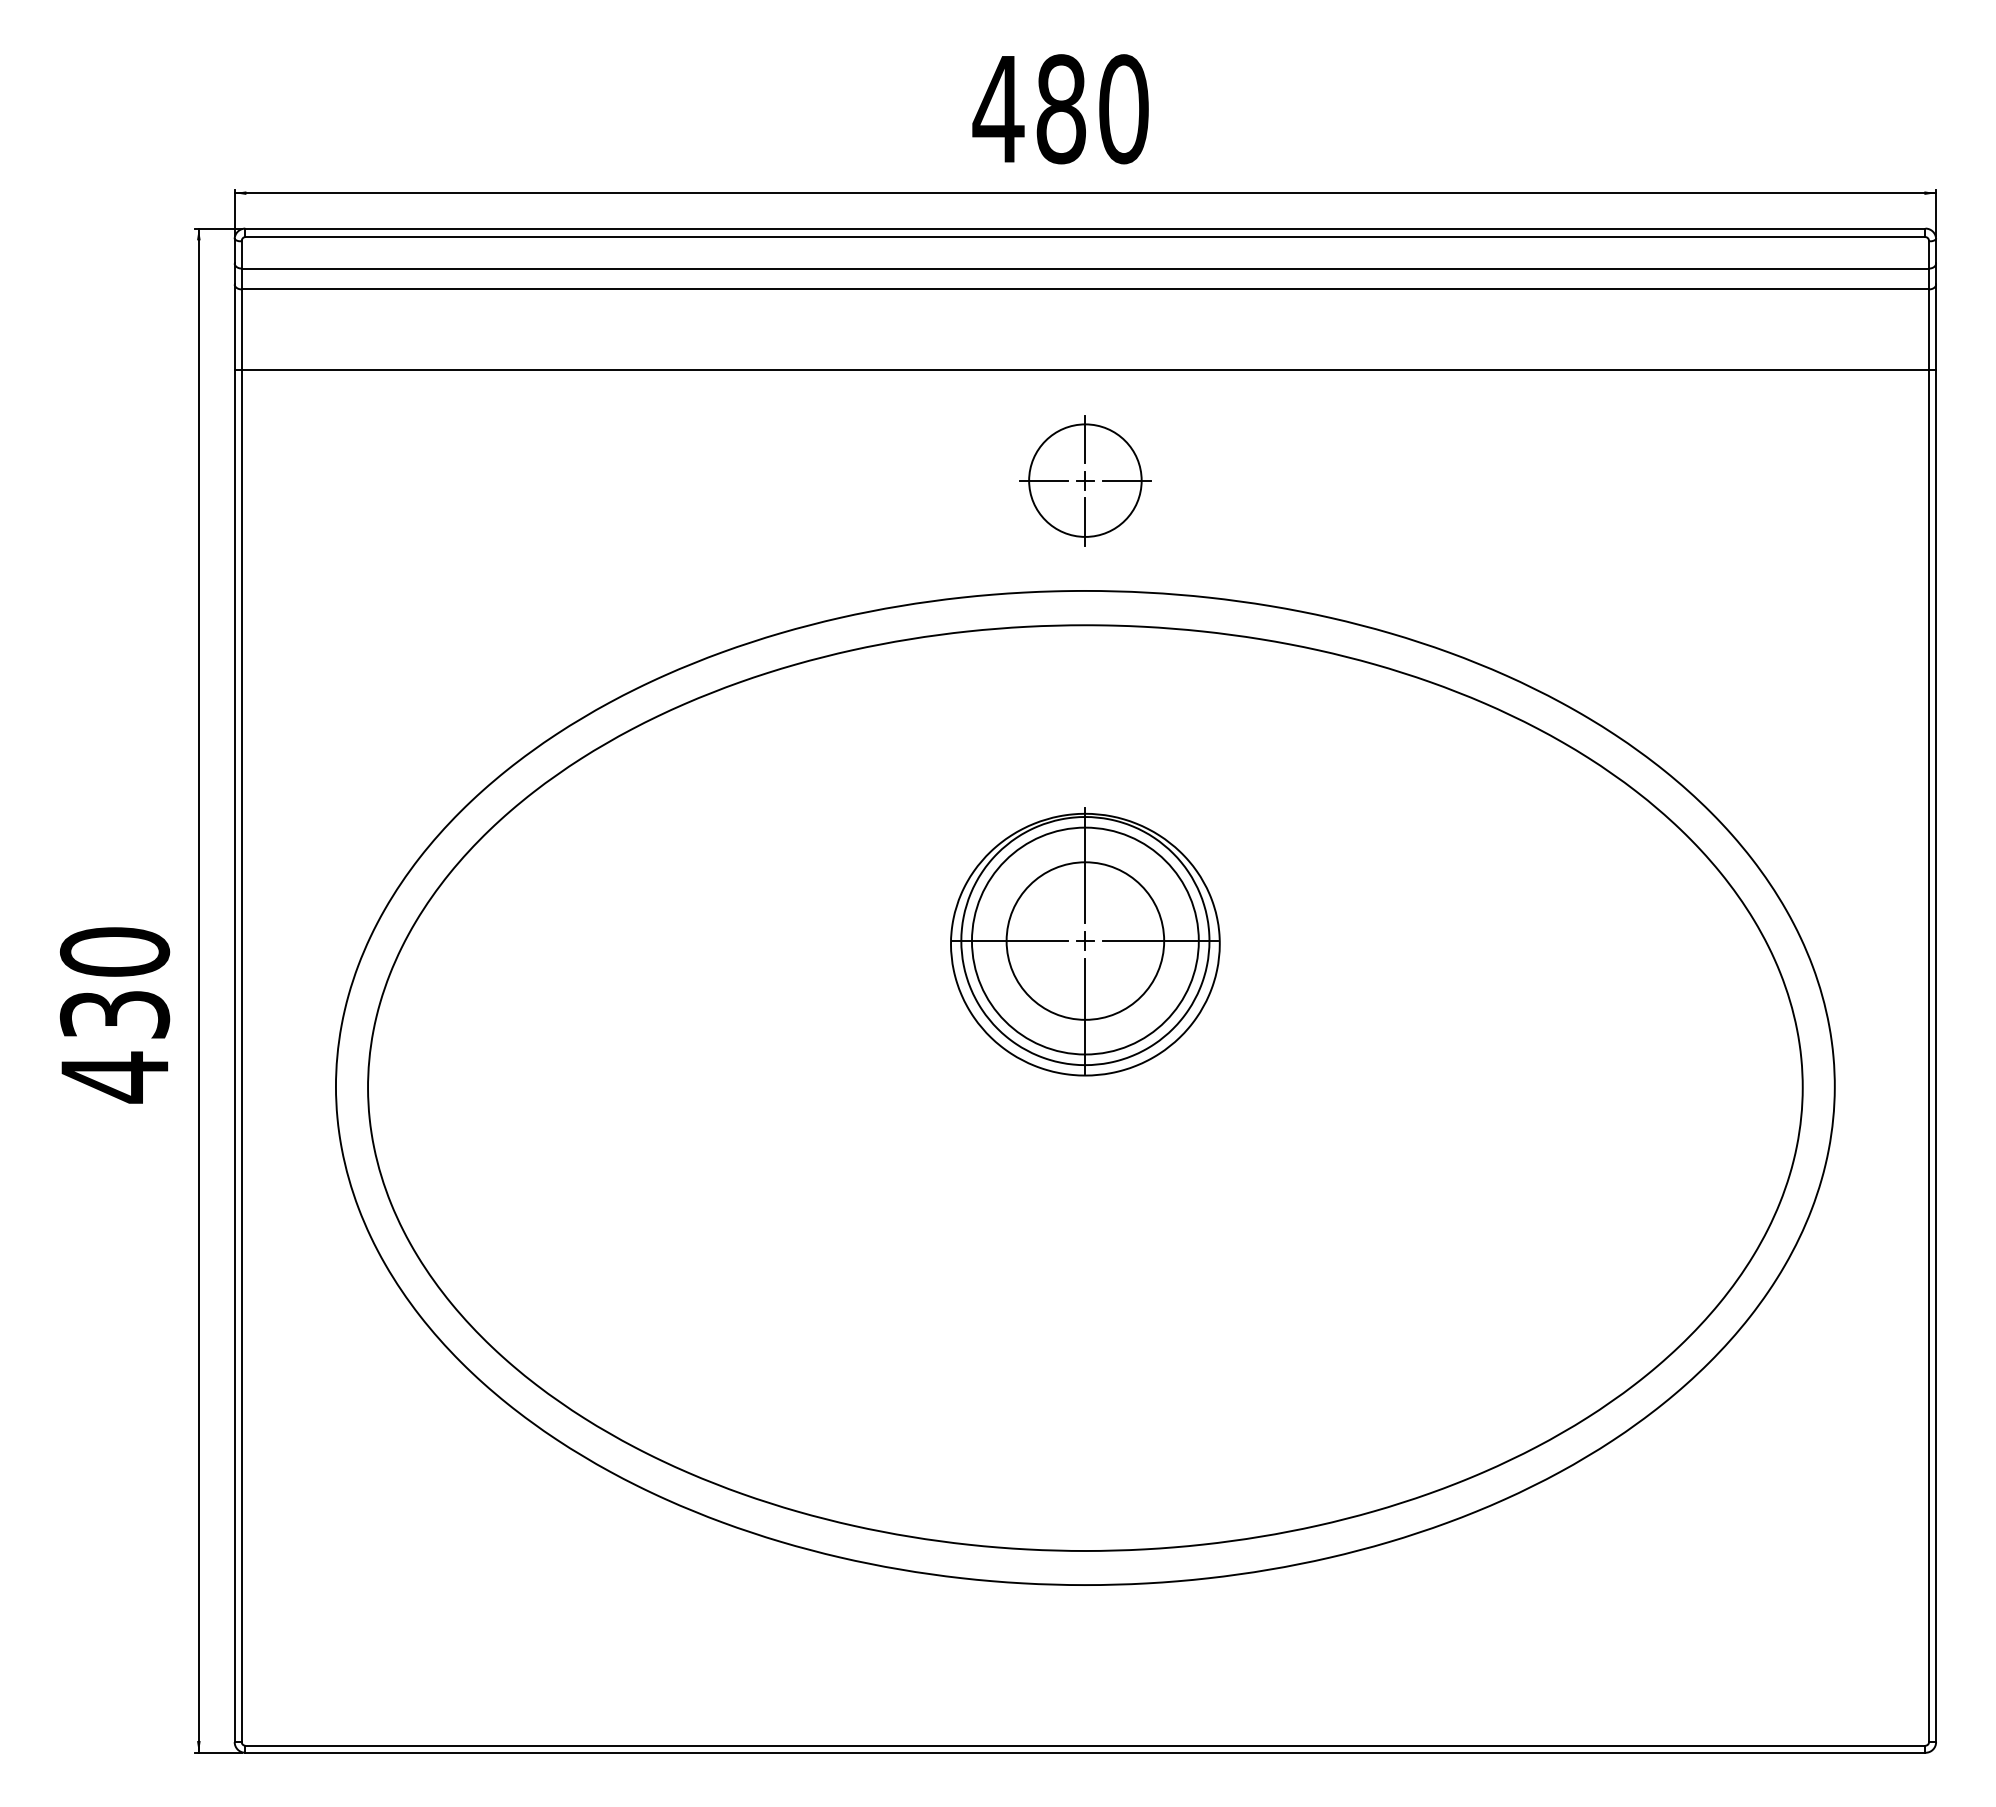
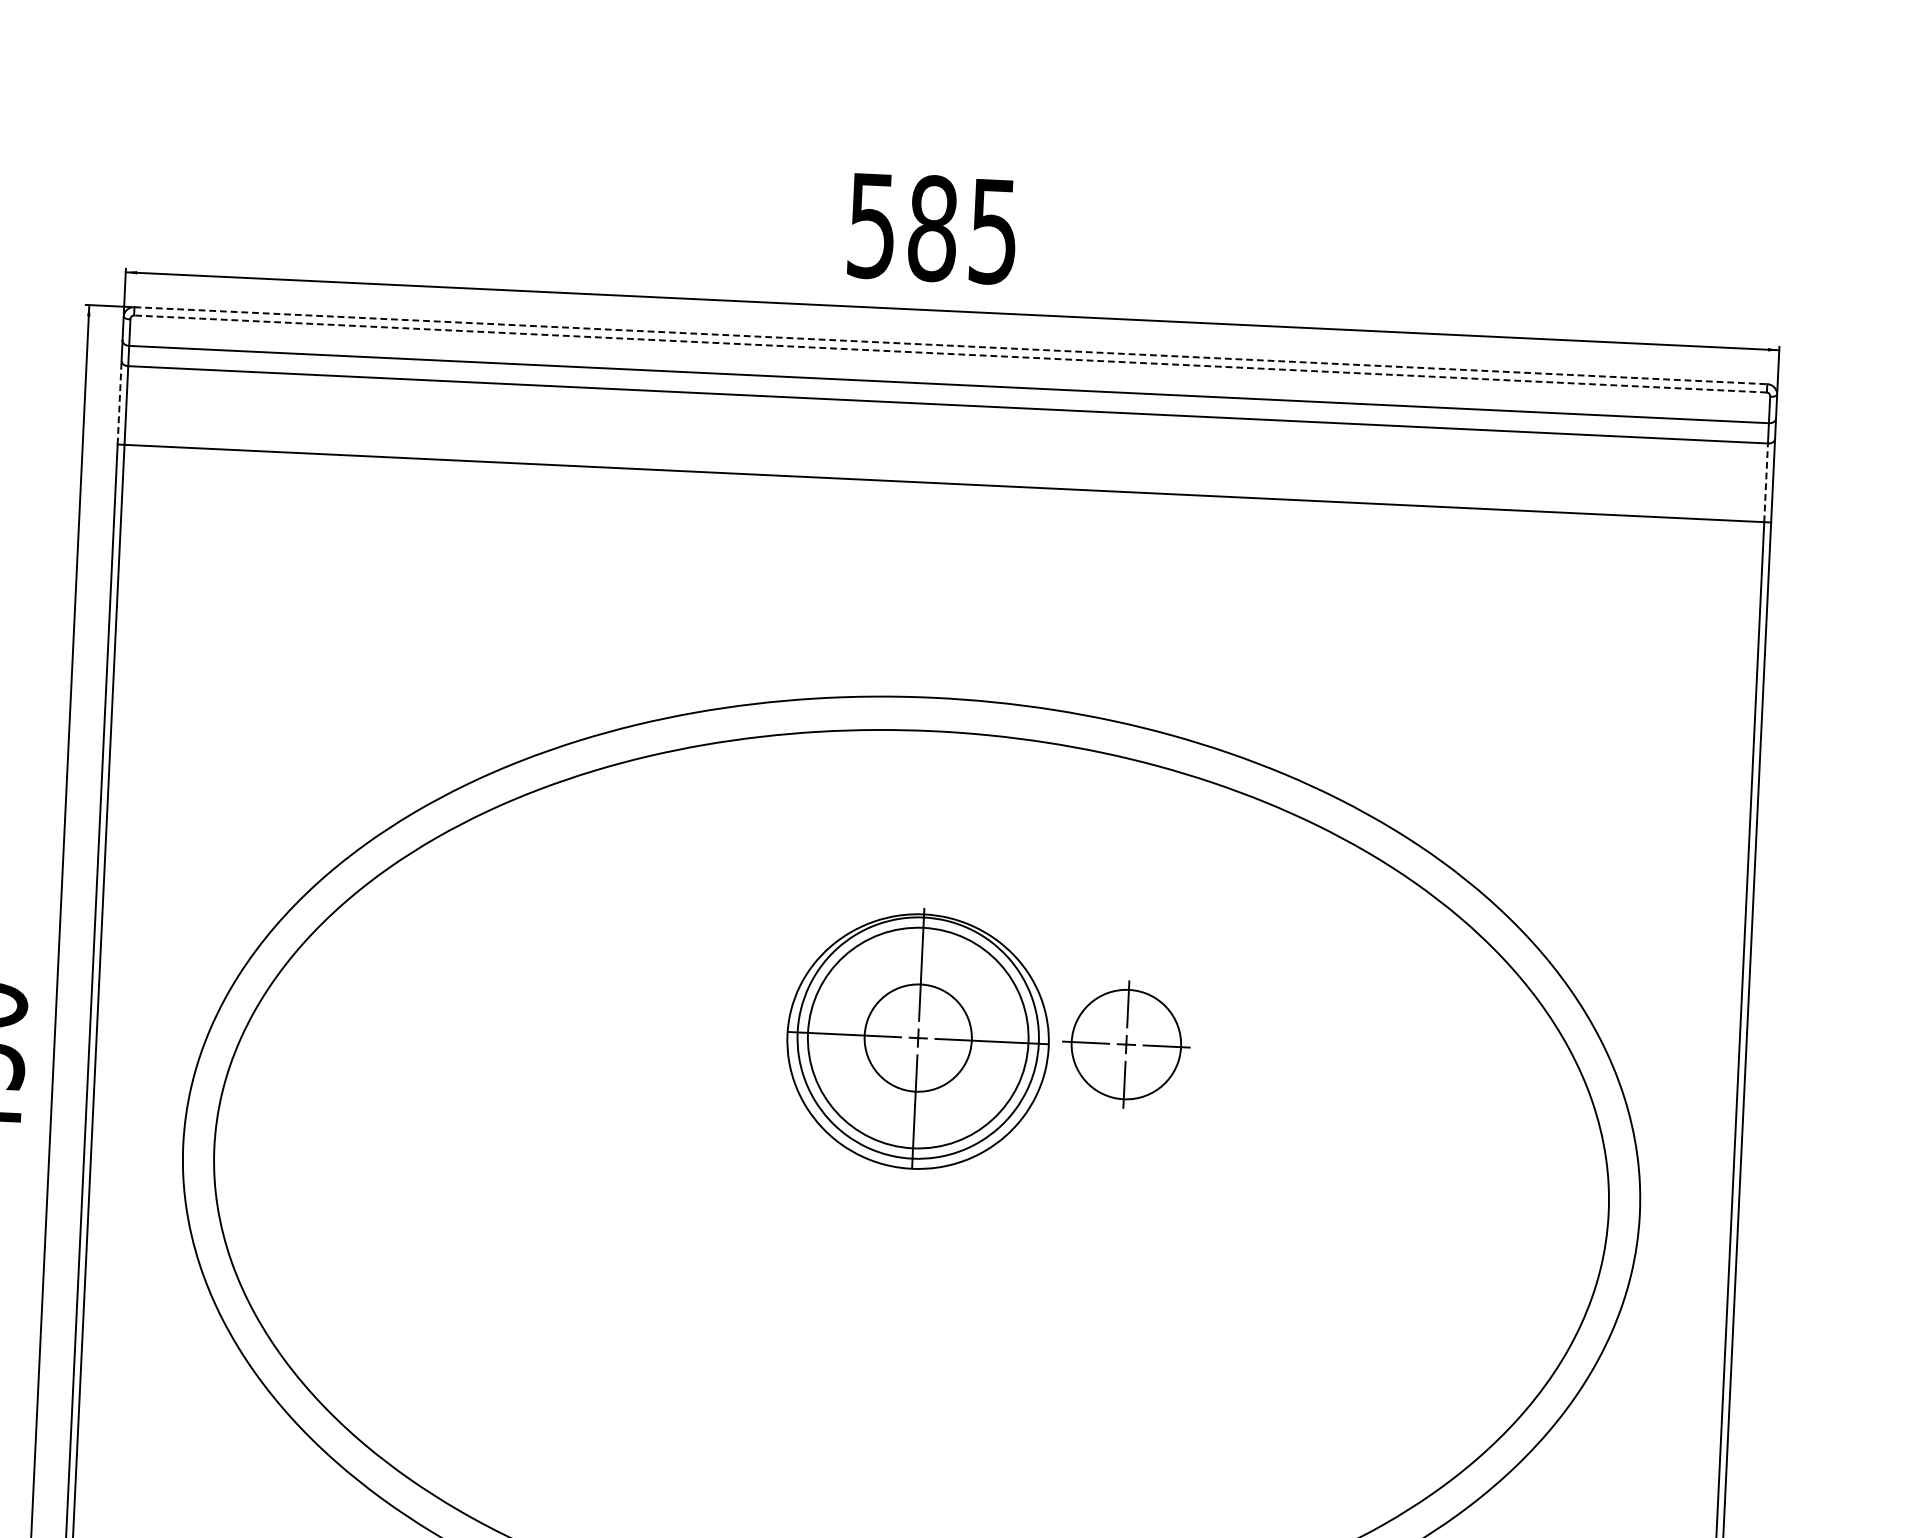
text: (1060, 109) -> (932, 228), 480 -> 585
line: (1085, 228) -> (950, 345), solid -> dashed
line: (1084, 237) -> (949, 354), solid -> dashed
line: (234, 327) -> (119, 402), solid -> dashed
line: (1929, 329) -> (1766, 482), solid -> dashed
part: (1085, 480) -> (1126, 1044), moved
circle: (1085, 940) -> (918, 1037), size x0.7

